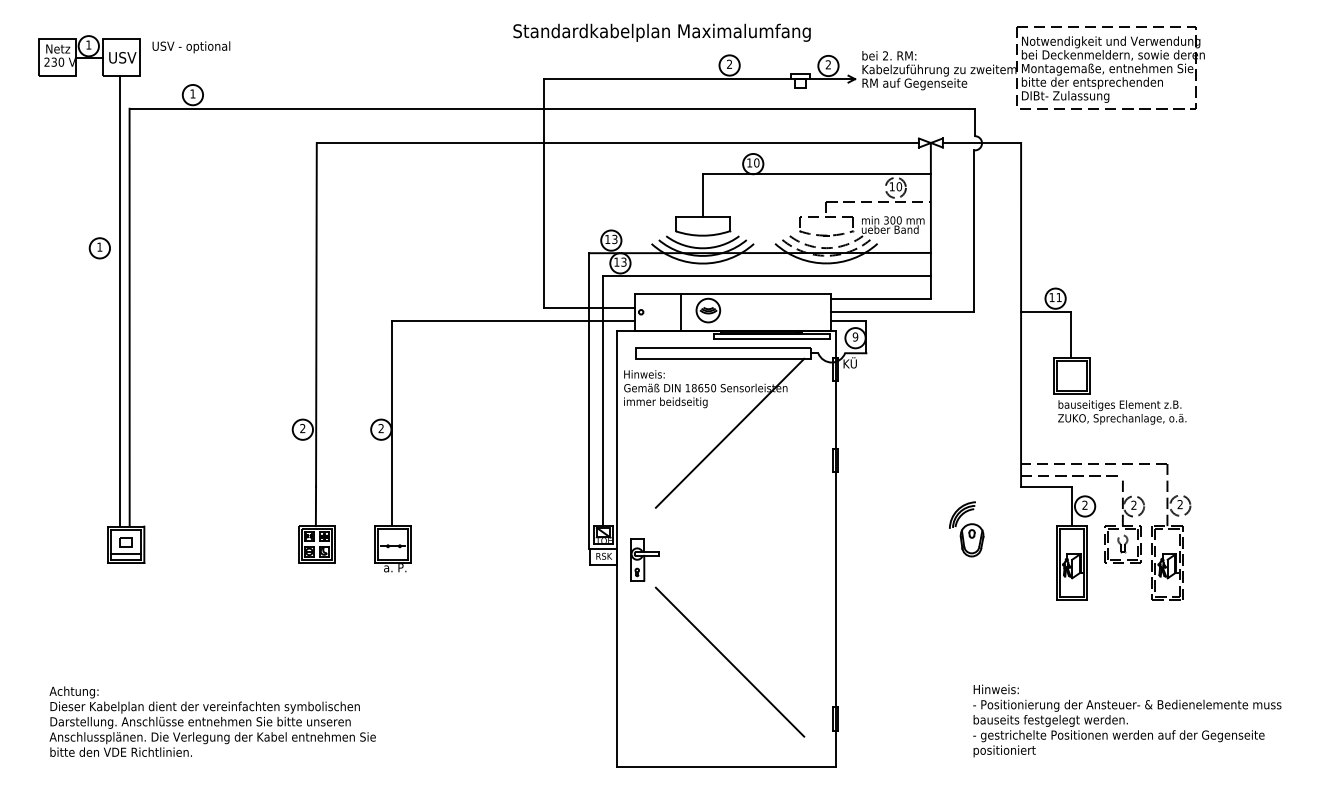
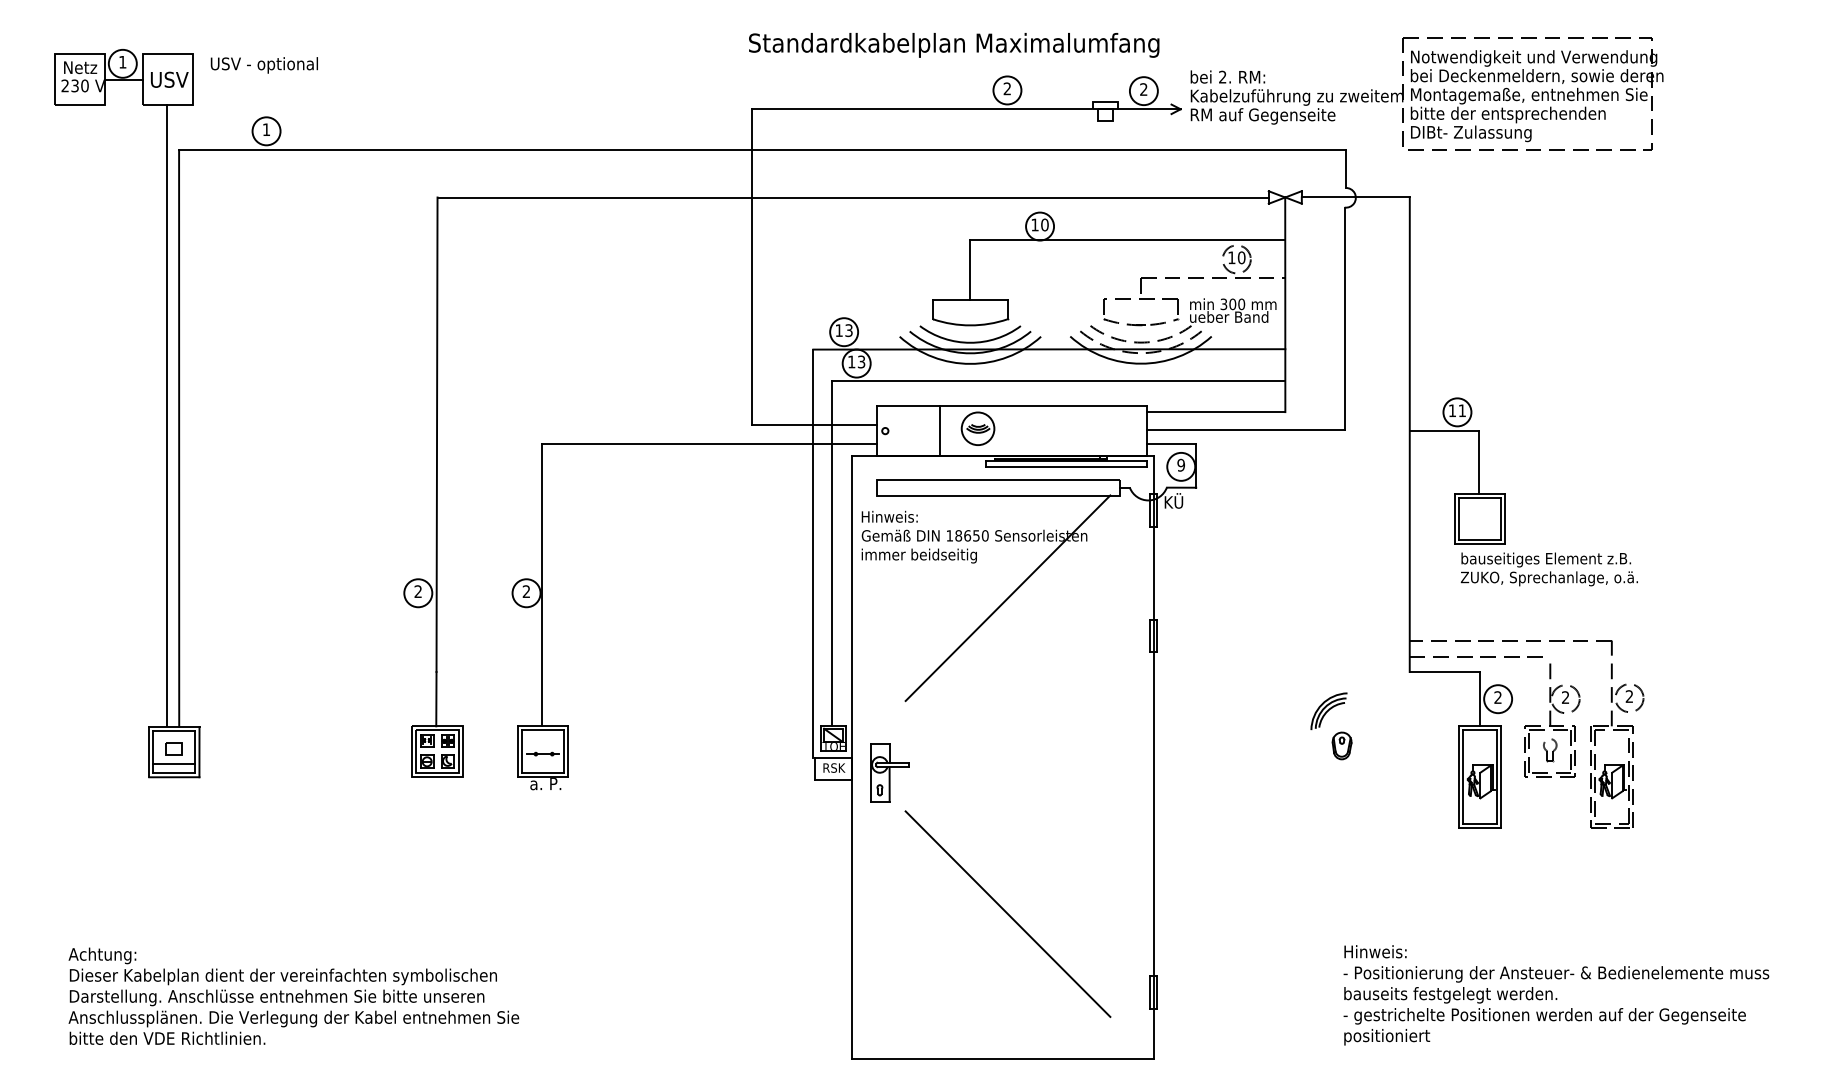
text: (662, 32) -> (954, 45), moved
part: (99, 248) -> (137, 342), removed
part: (971, 540) -> (1341, 745), size x0.6

